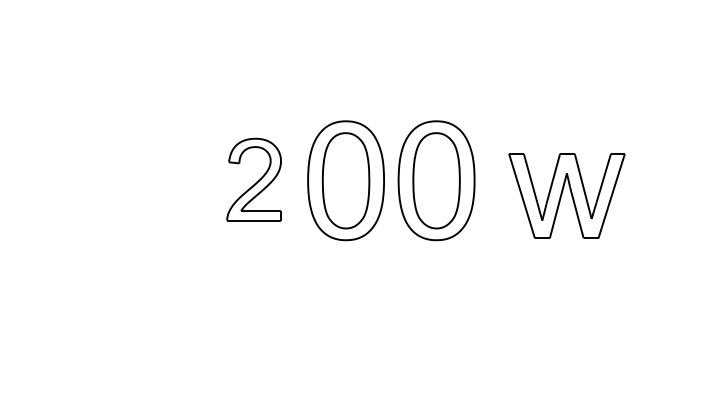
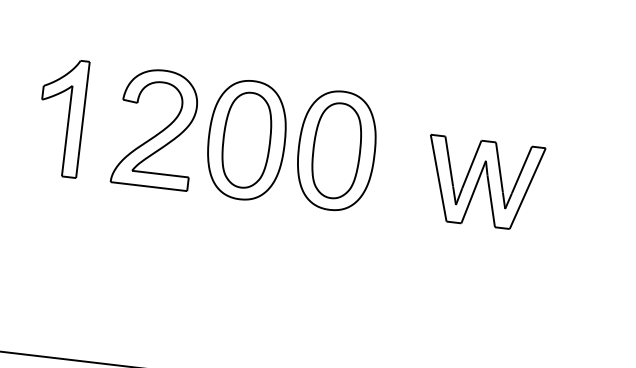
part: (166, 179) -> (68, 118), added
part: (253, 179) -> (155, 128), size x1.43
part: (566, 195) -> (482, 182), moved

